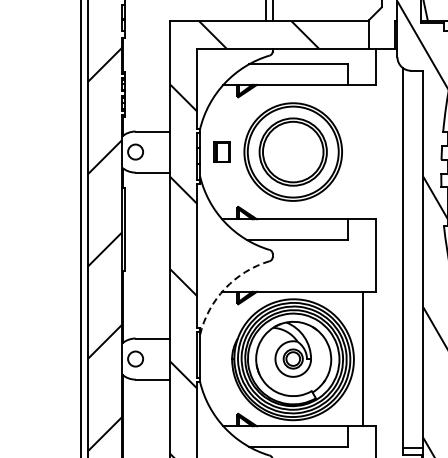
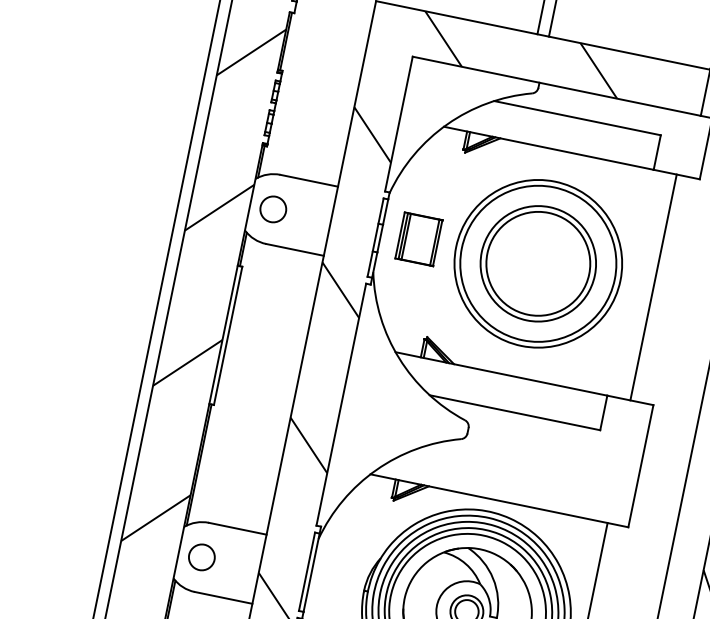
part: (222, 151) -> (419, 238), size x1.43
line: (361, 151) -> (653, 286), added
arc: (225, 288) -> (377, 469), dashed -> solid

